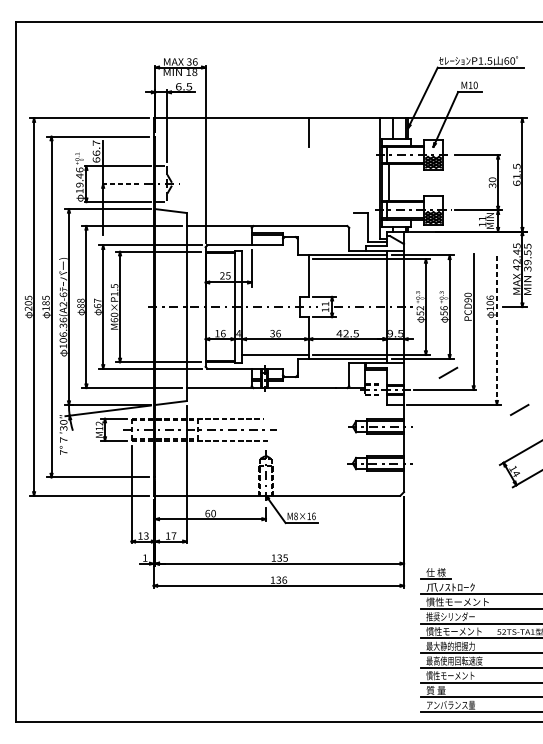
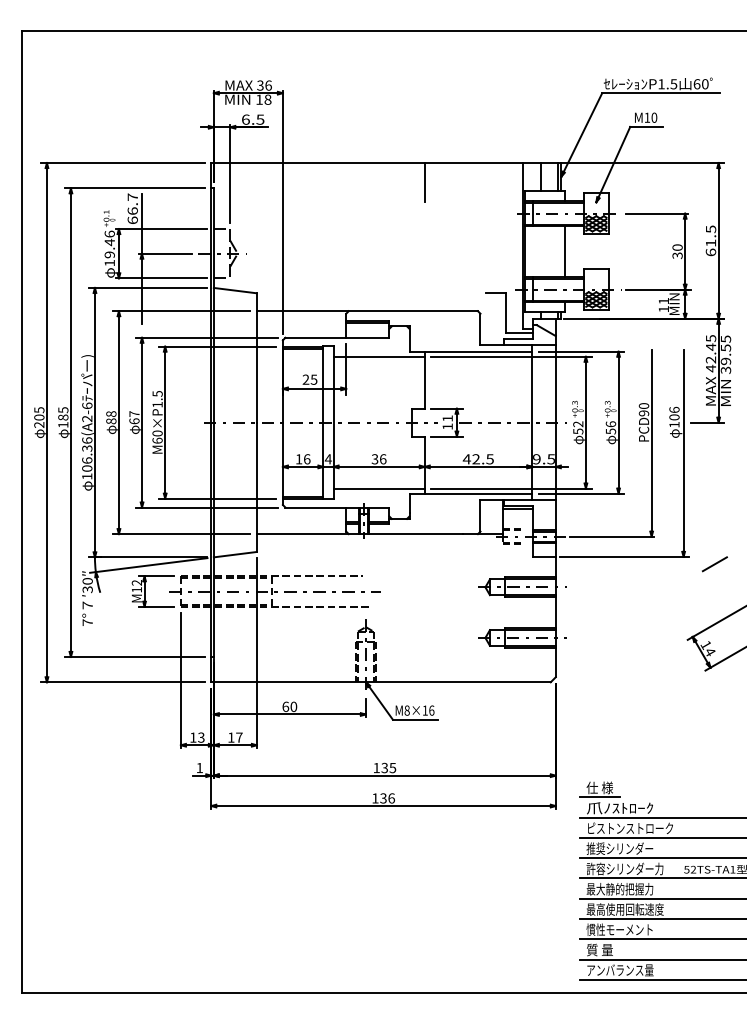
line: (389, 182) -> (564, 251), moved
line: (120, 184) -> (165, 253), dashed -> solid
line: (275, 258) -> (378, 356), added
line: (496, 329) -> (683, 453), dashed -> solid
line: (448, 373) -> (616, 513), removed
text: (457, 602) -> (629, 828), 慣性モーメント -> ピストンストローク
text: (453, 631) -> (624, 868), 慣性モーメント -> 許容シリンダー力

